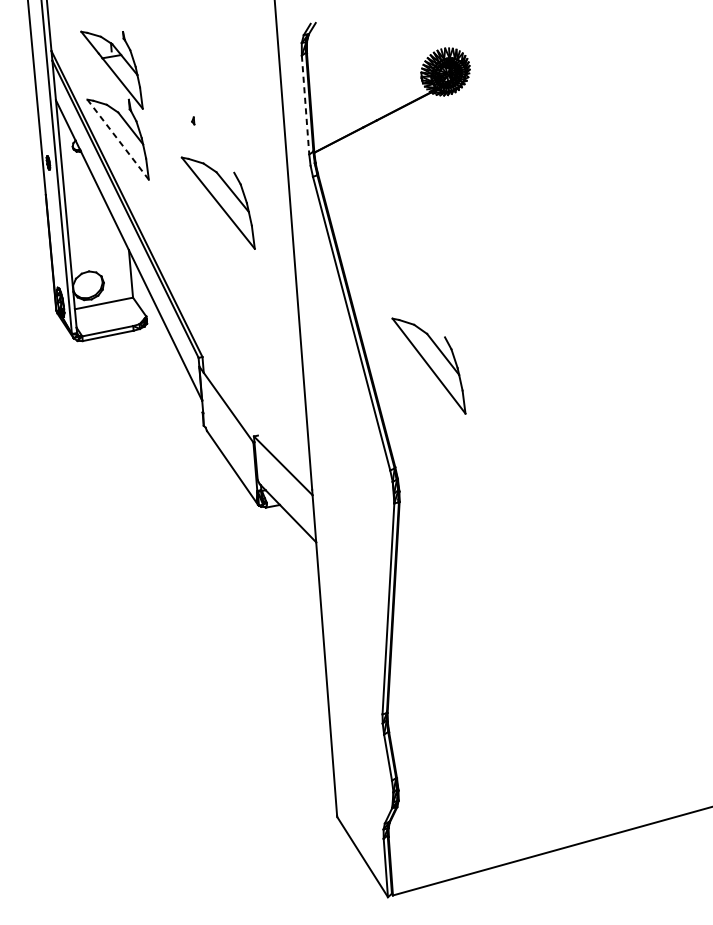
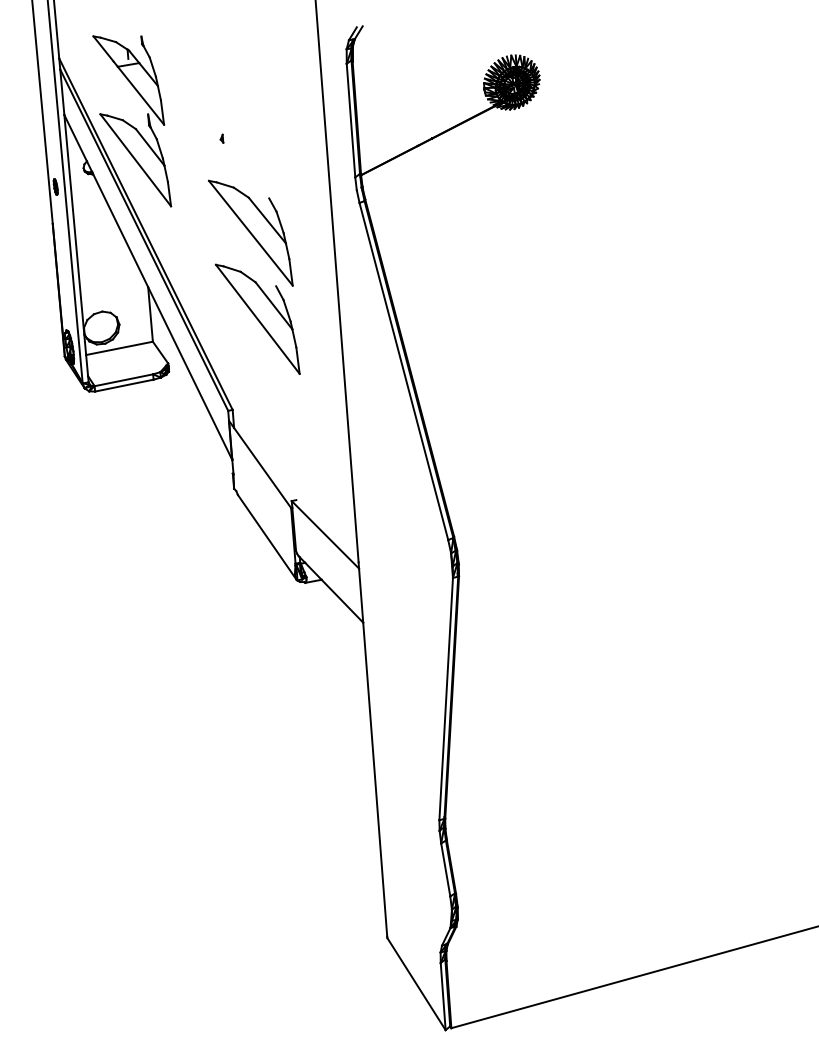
line: (305, 105) -> (351, 120), dashed -> solid
line: (117, 139) -> (135, 160), dashed -> solid
part: (428, 365) -> (257, 318), moved

